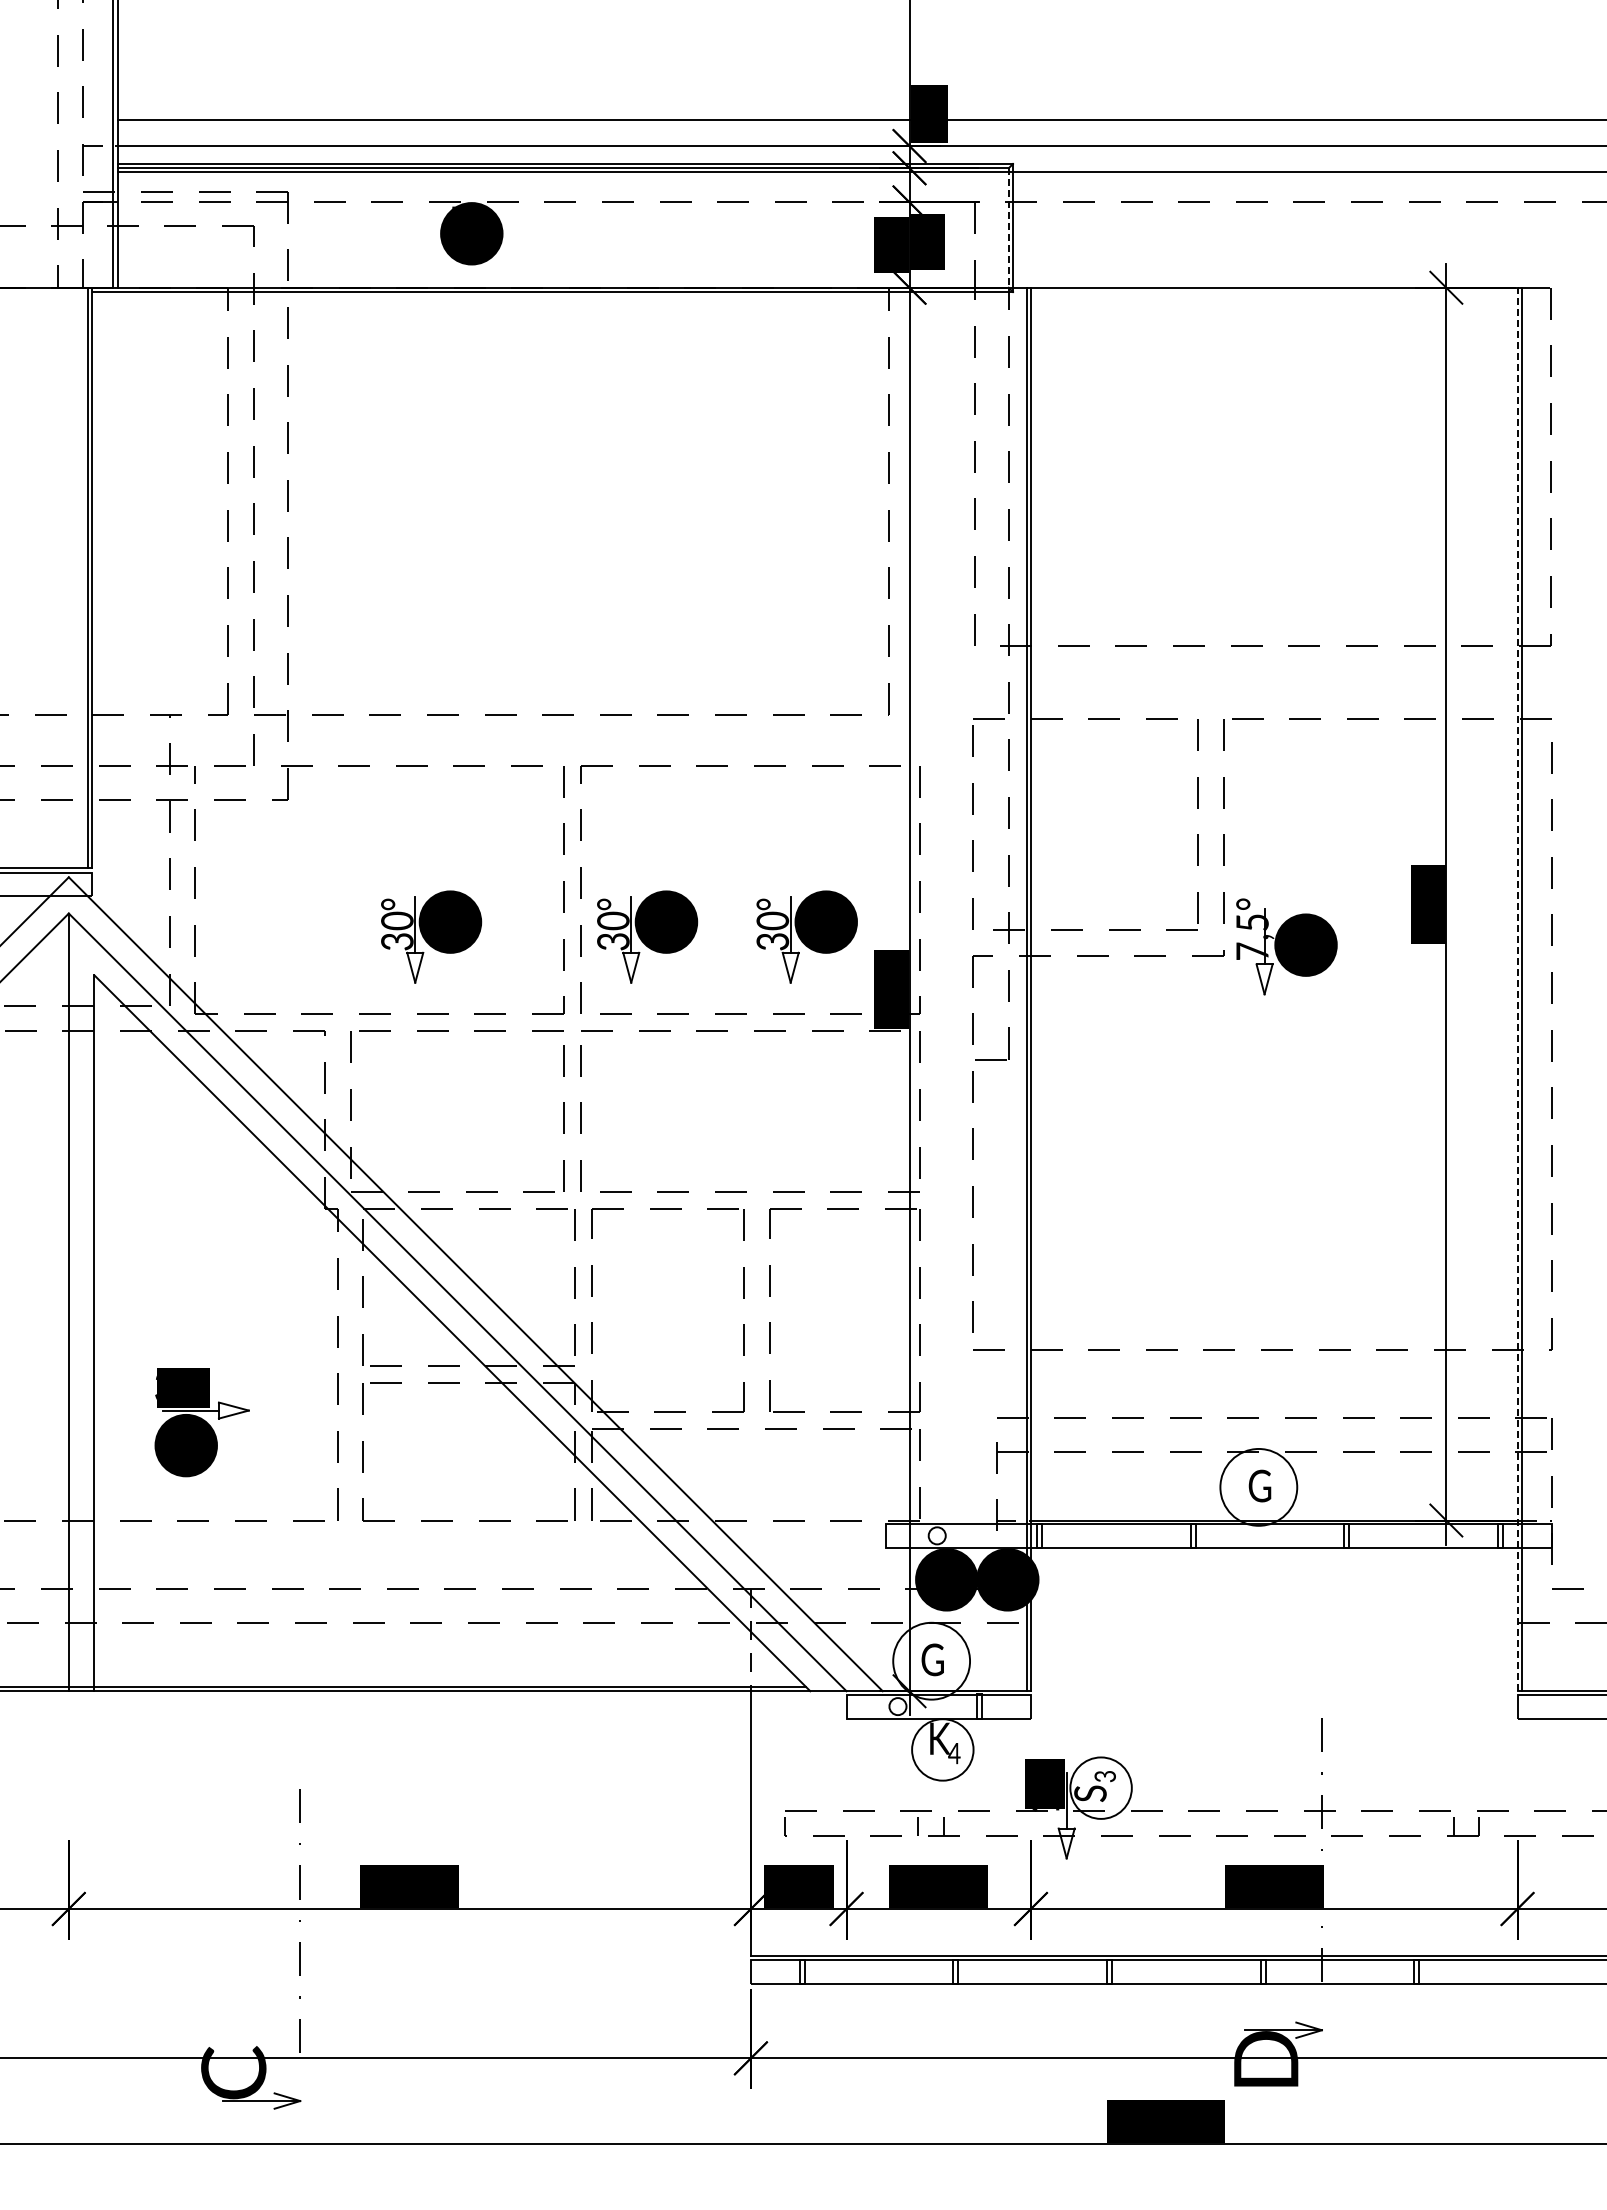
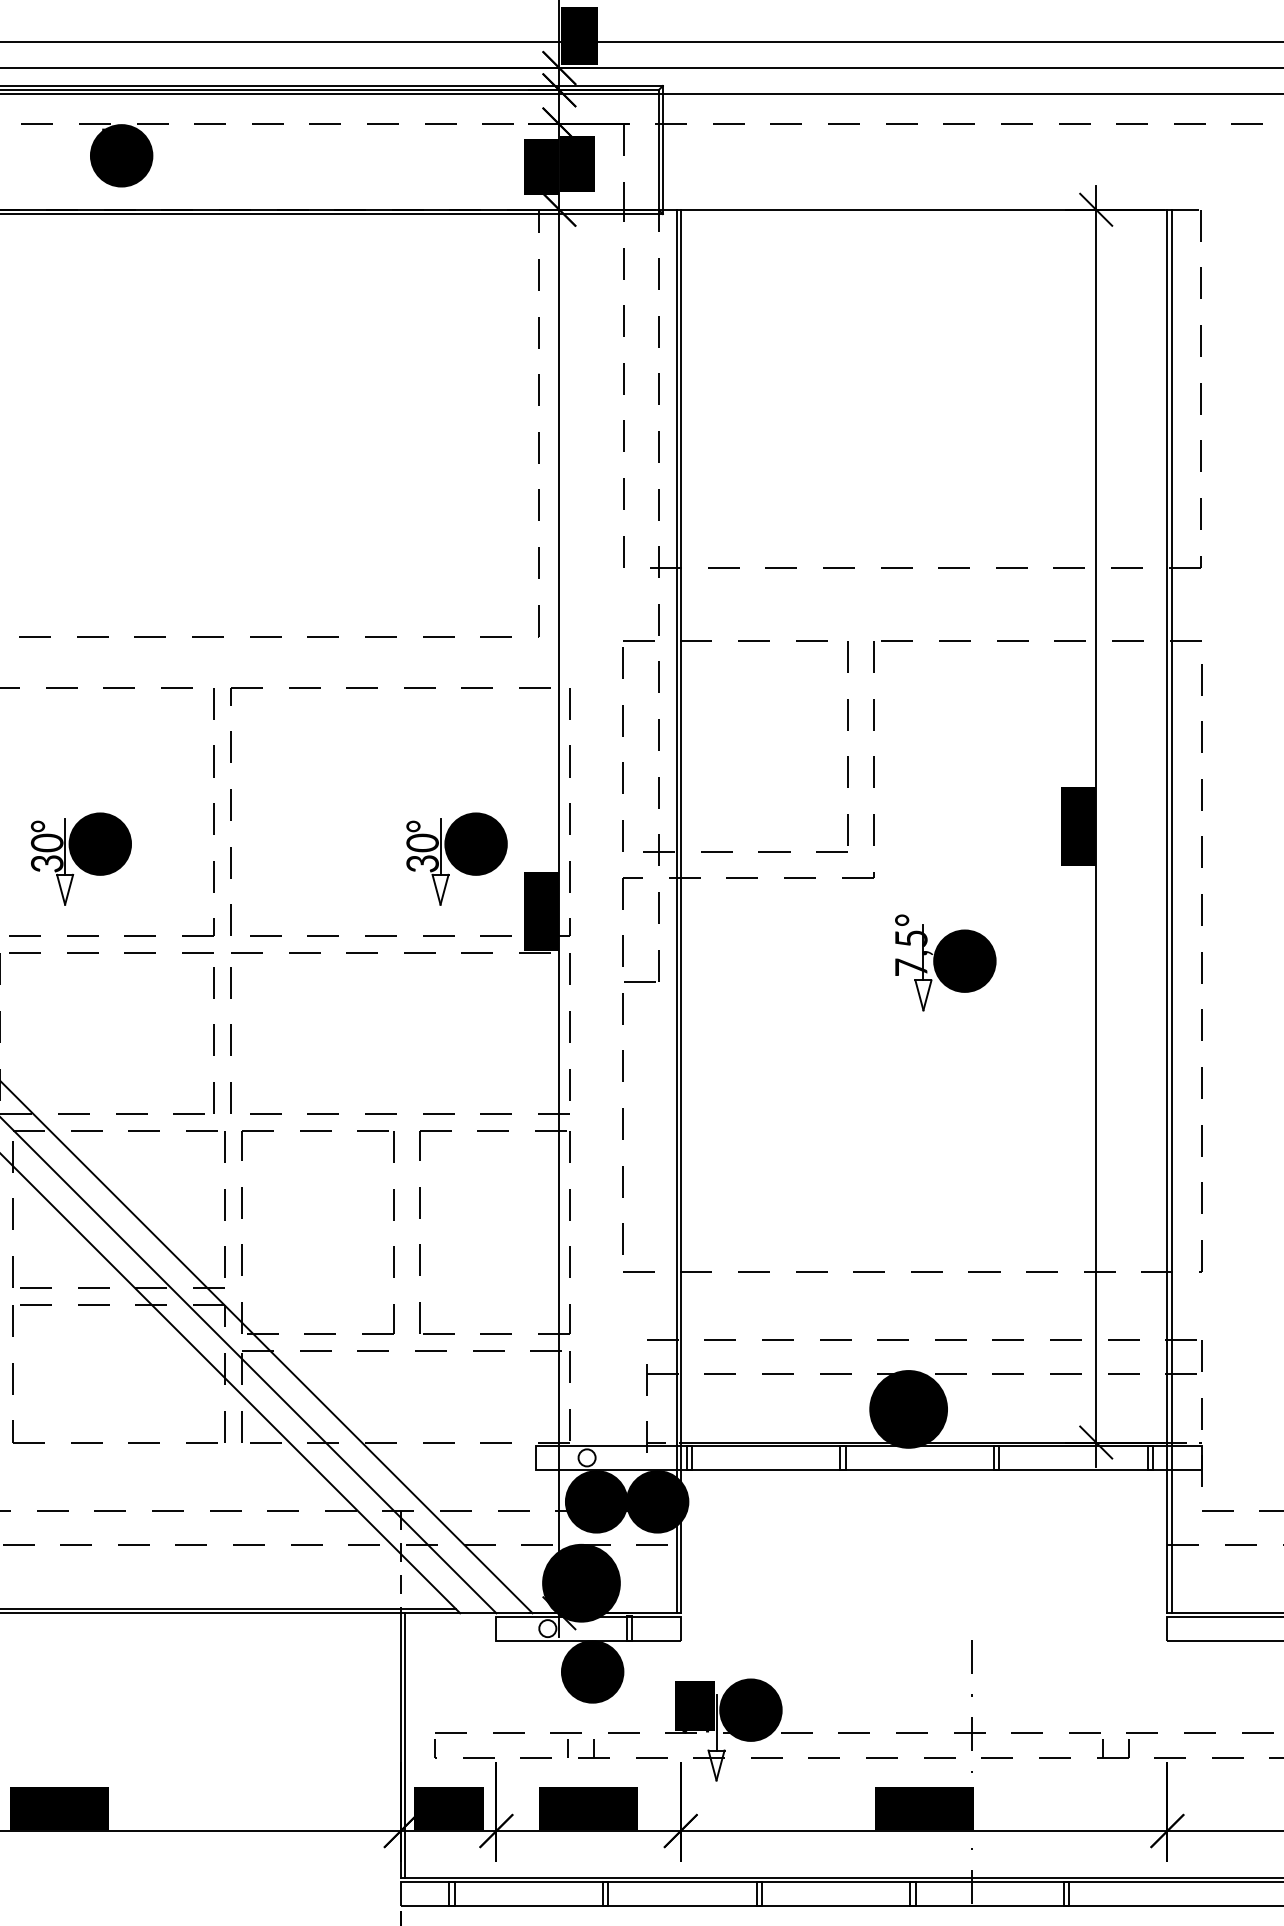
line: (1008, 228) -> (658, 150), dashed -> solid
part: (647, 936) -> (297, 858), removed
part: (1286, 946) -> (945, 962), moved
line: (1517, 989) -> (1167, 911), dashed -> solid
fill: (1258, 1486) -> (908, 1408), added
fill: (931, 1660) -> (581, 1582), added
fill: (942, 1749) -> (592, 1671), added
fill: (1100, 1787) -> (750, 1709), added
line: (755, 1823) -> (405, 1745), added

